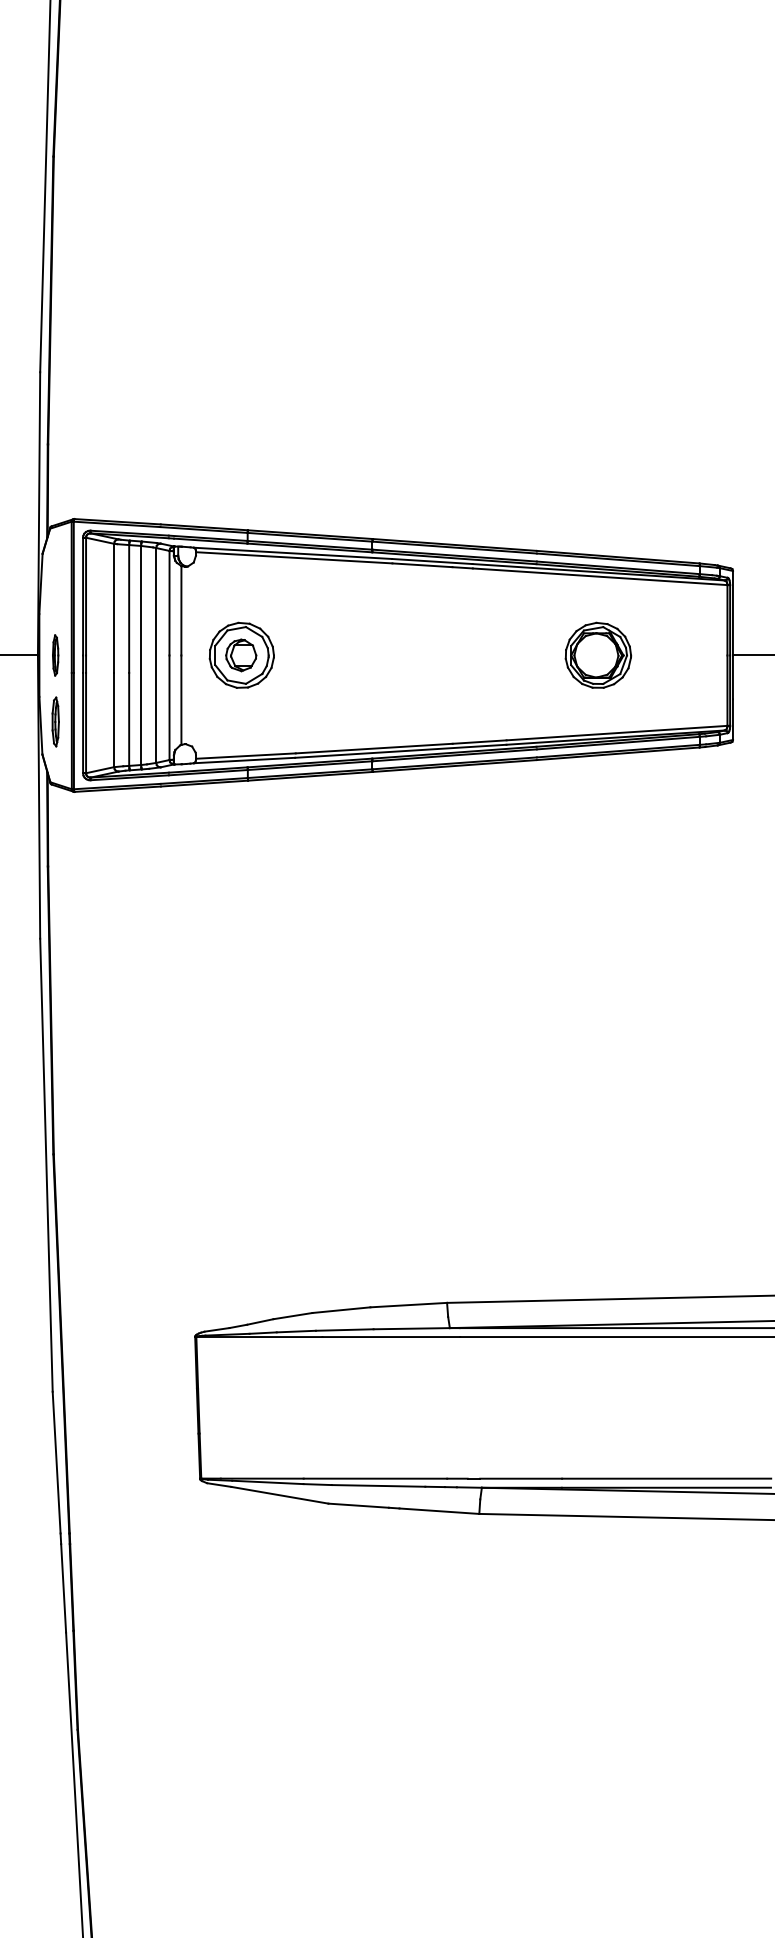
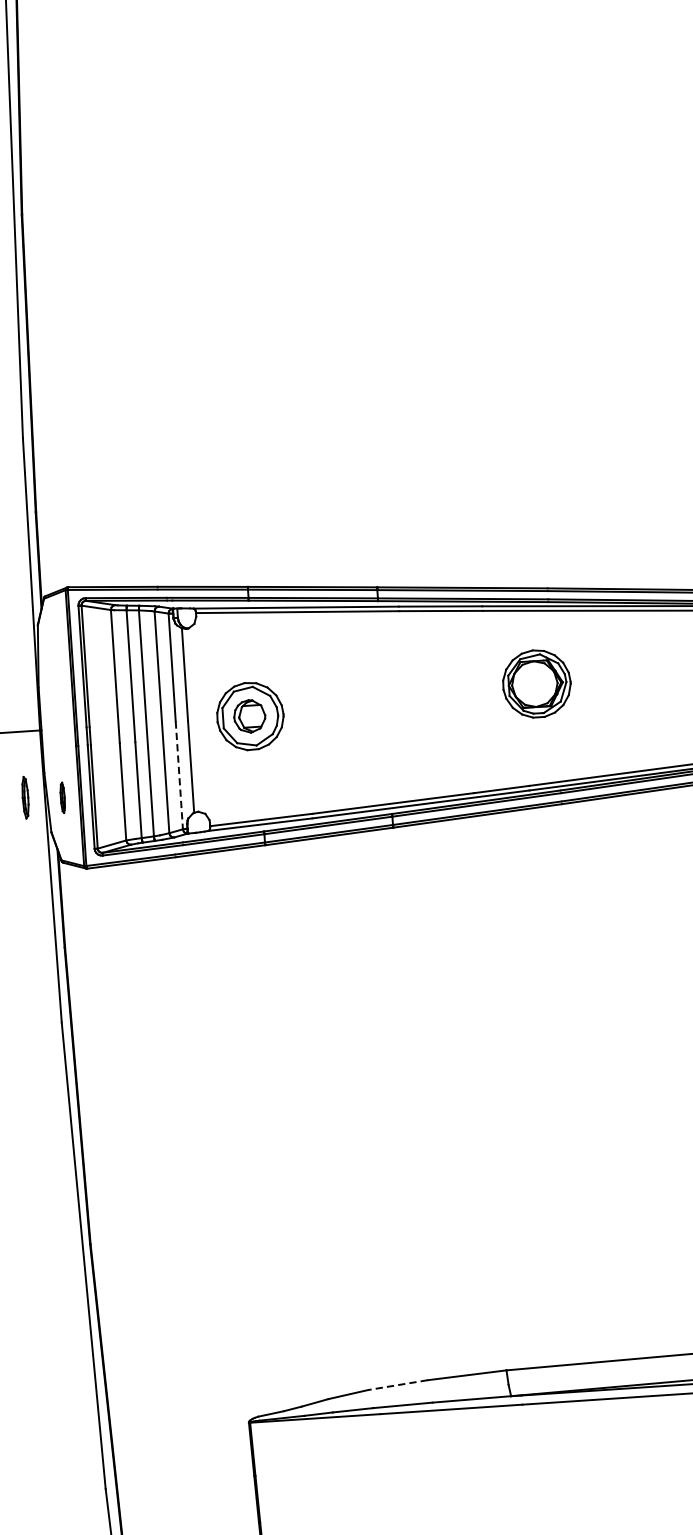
part: (598, 654) -> (536, 682), moved
part: (55, 655) -> (25, 797), moved
line: (169, 708) -> (179, 776), solid -> dashed
part: (55, 721) -> (62, 797), size x0.6
line: (340, 1310) -> (397, 1385), solid -> dashed

